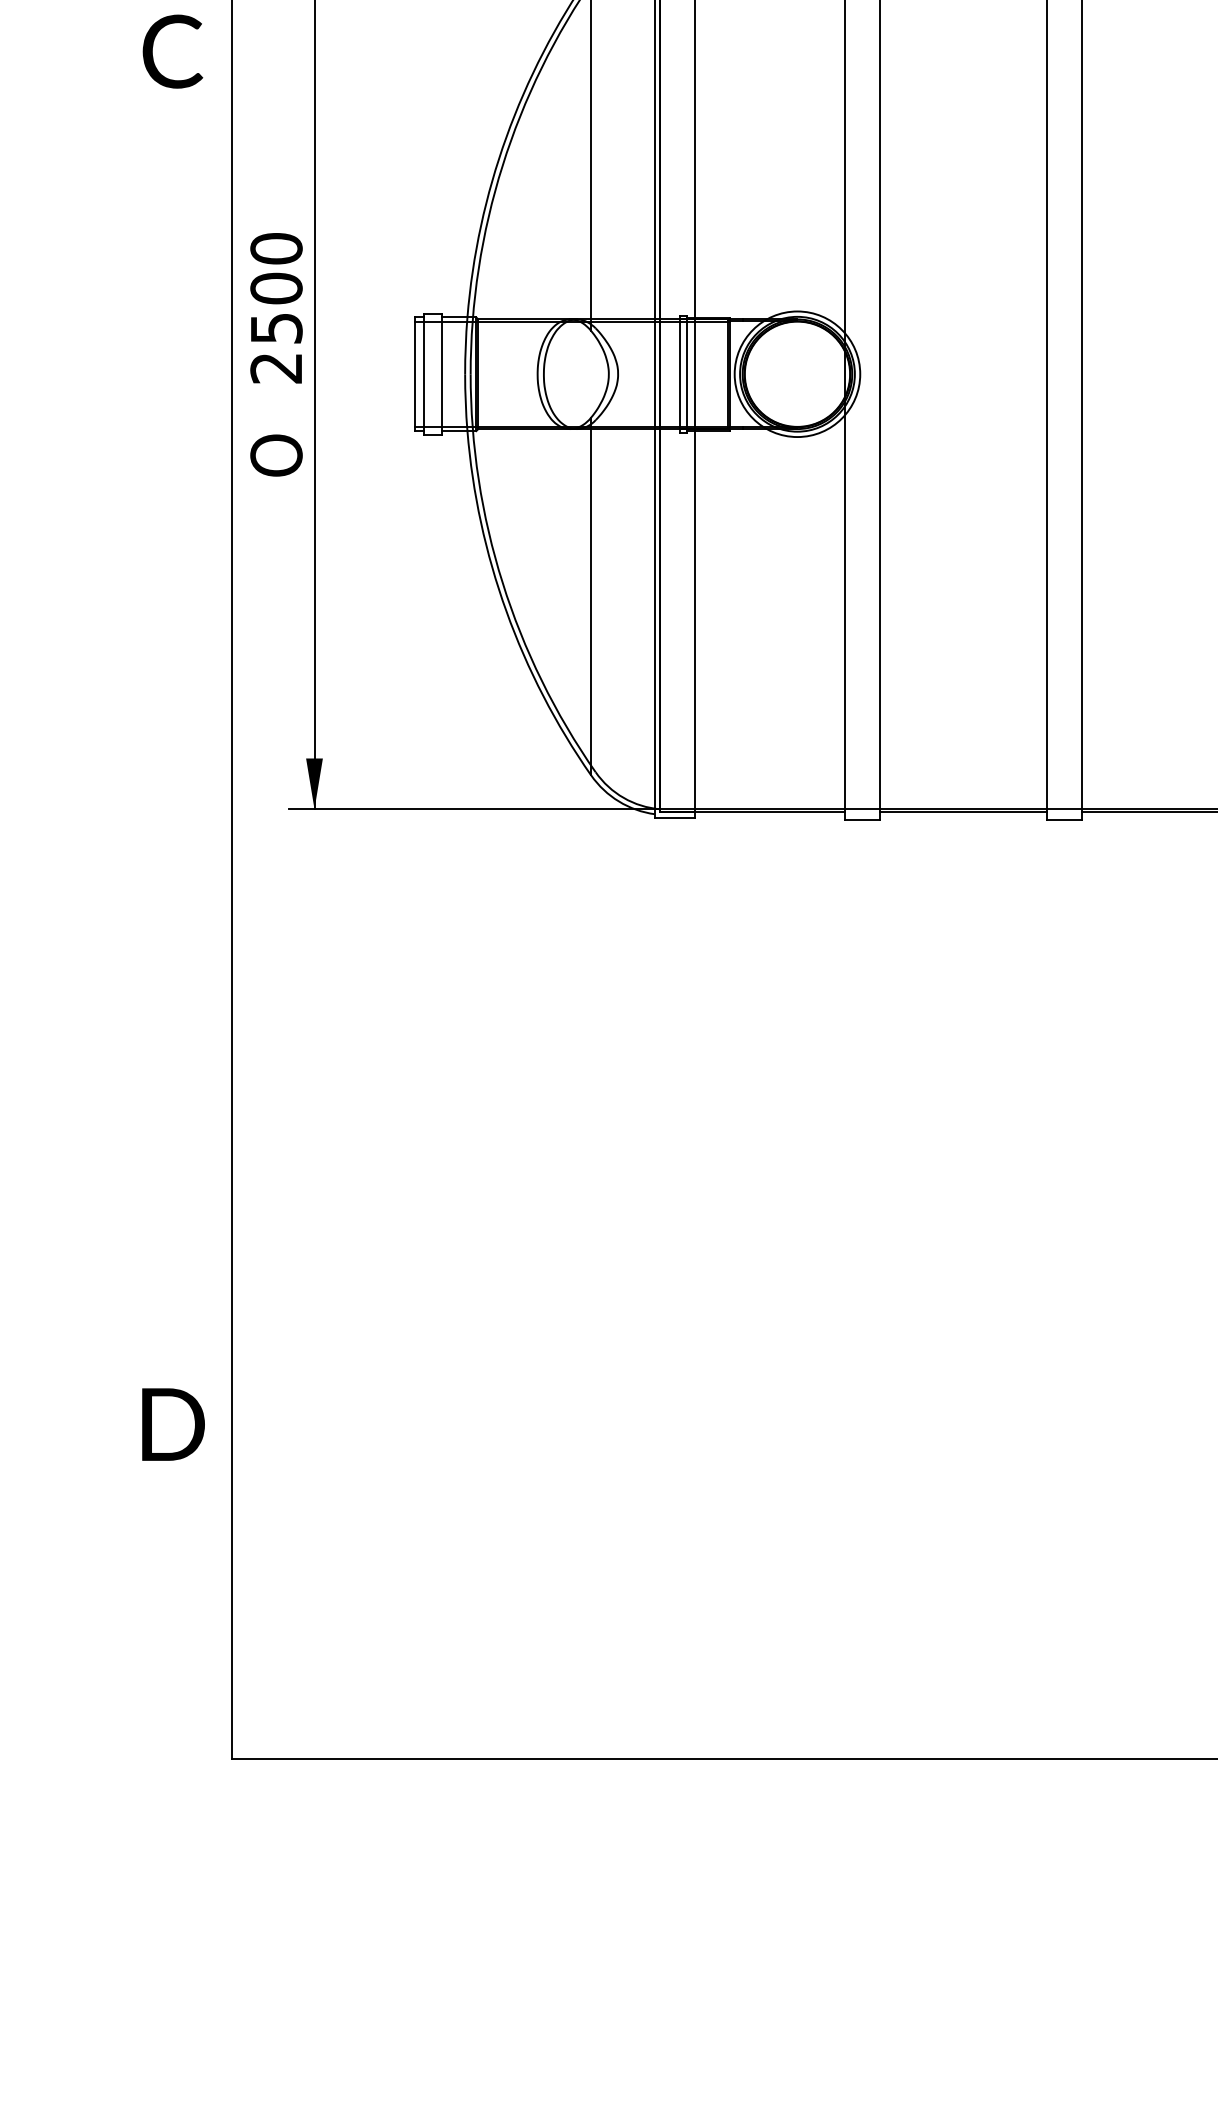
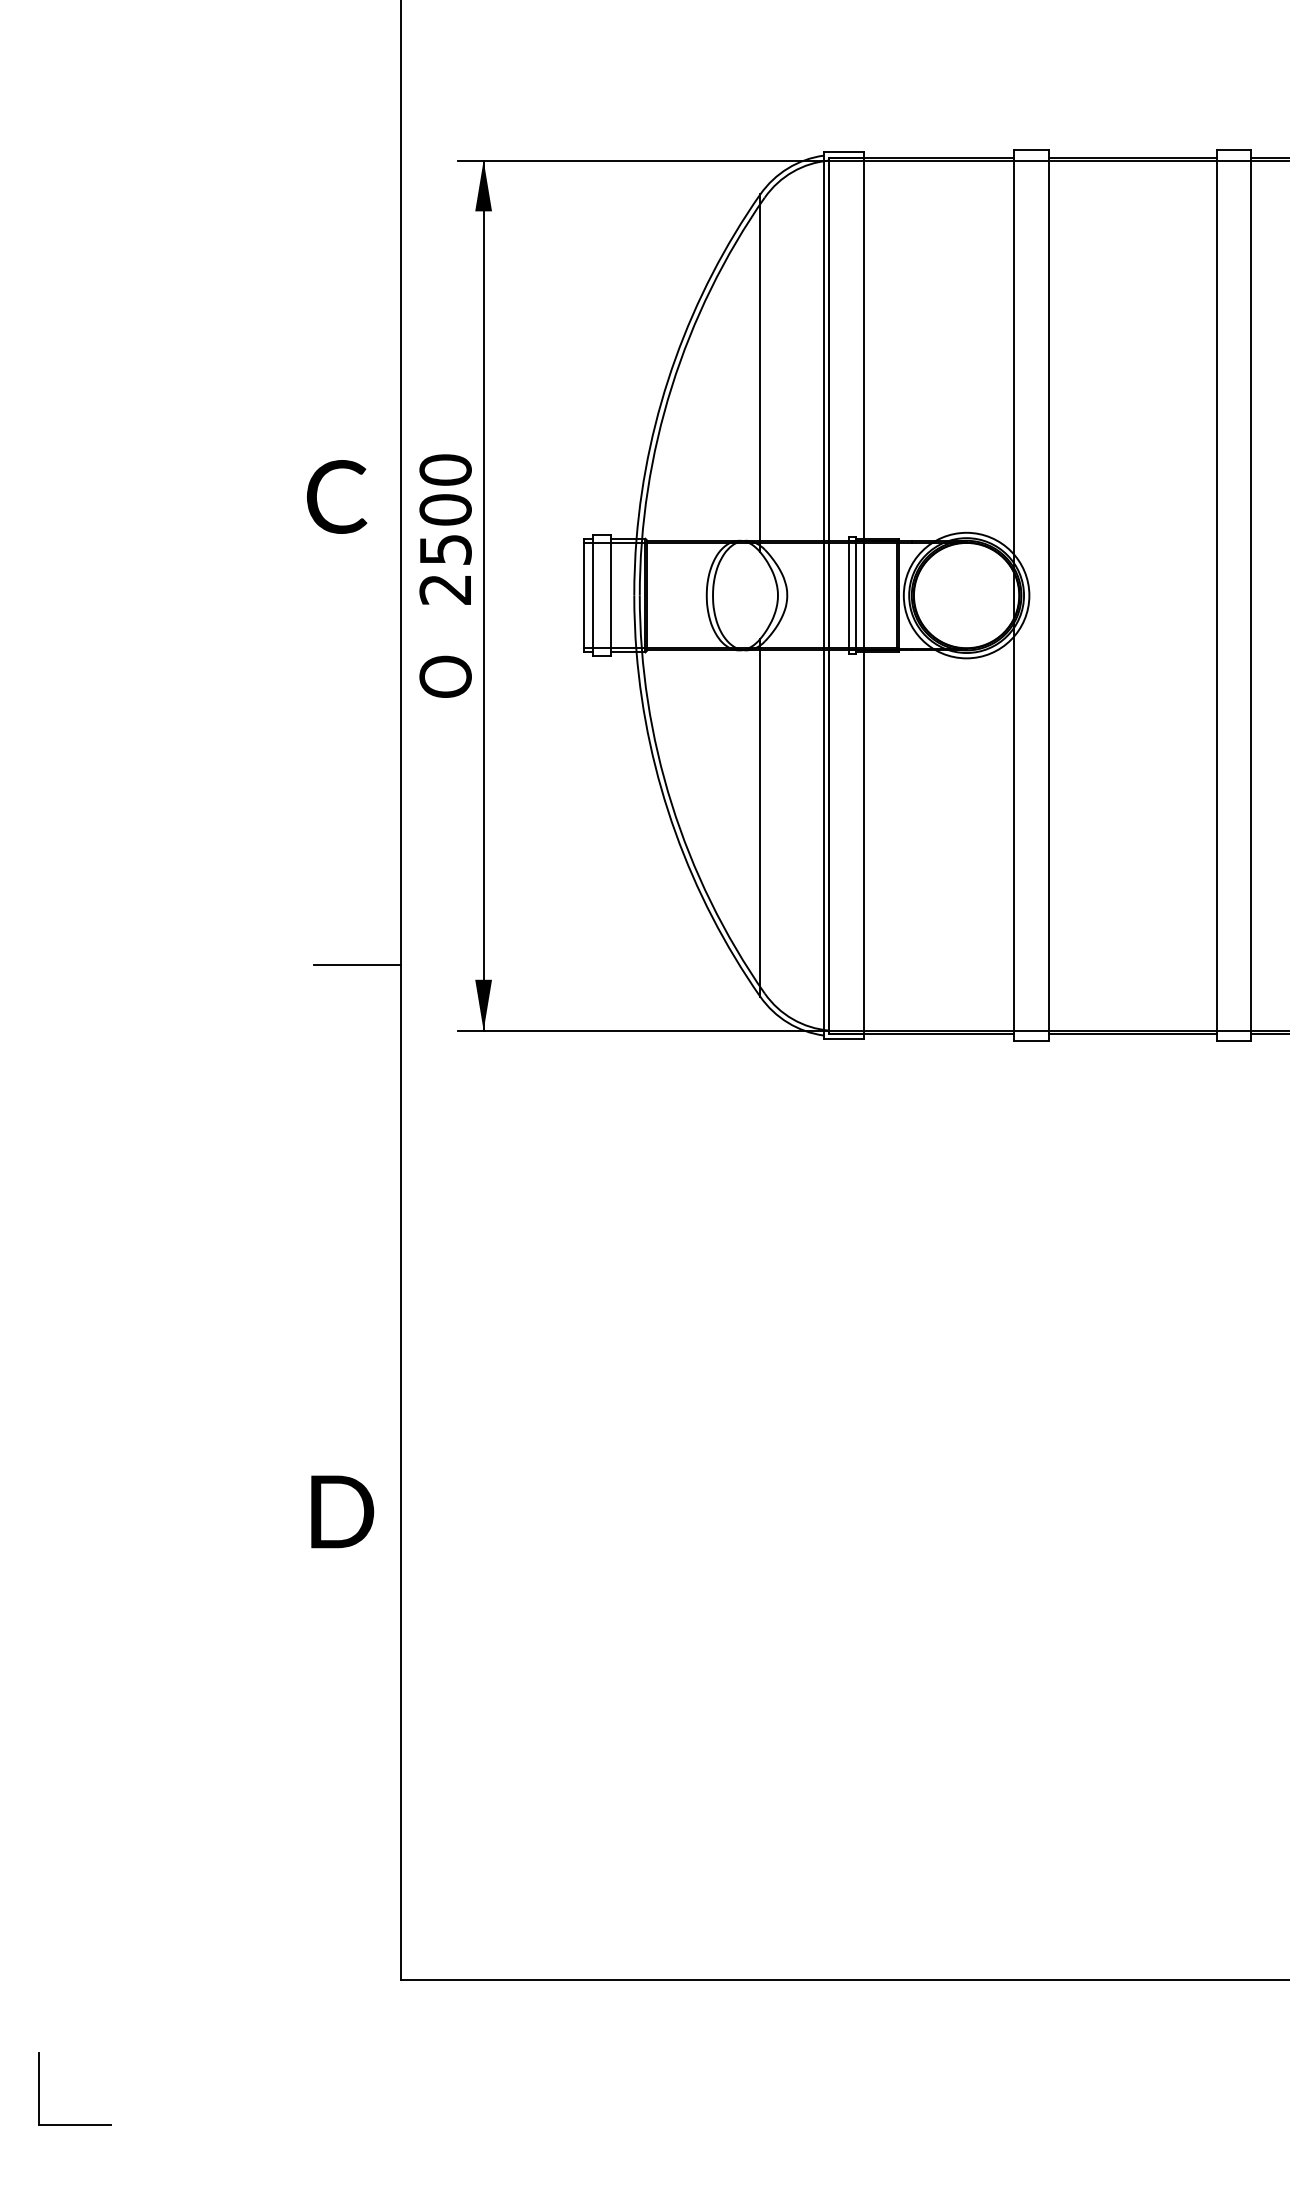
text: (173, 51) -> (337, 496), moved
line: (188, 744) -> (357, 965), added
text: (173, 1424) -> (342, 1511), moved

